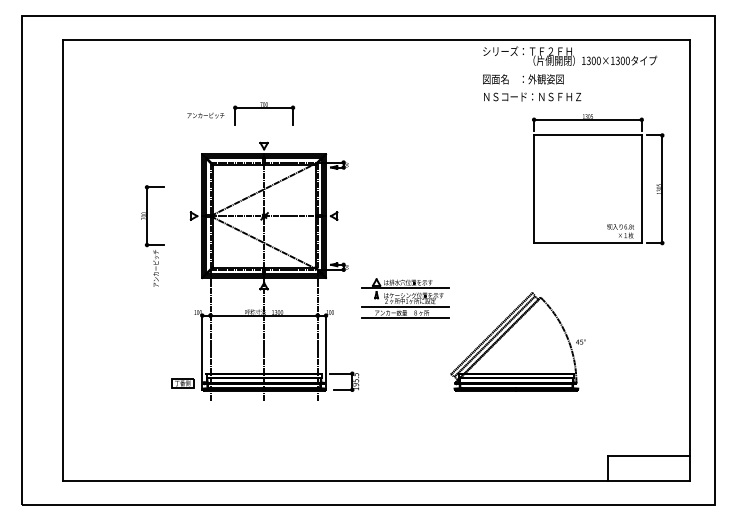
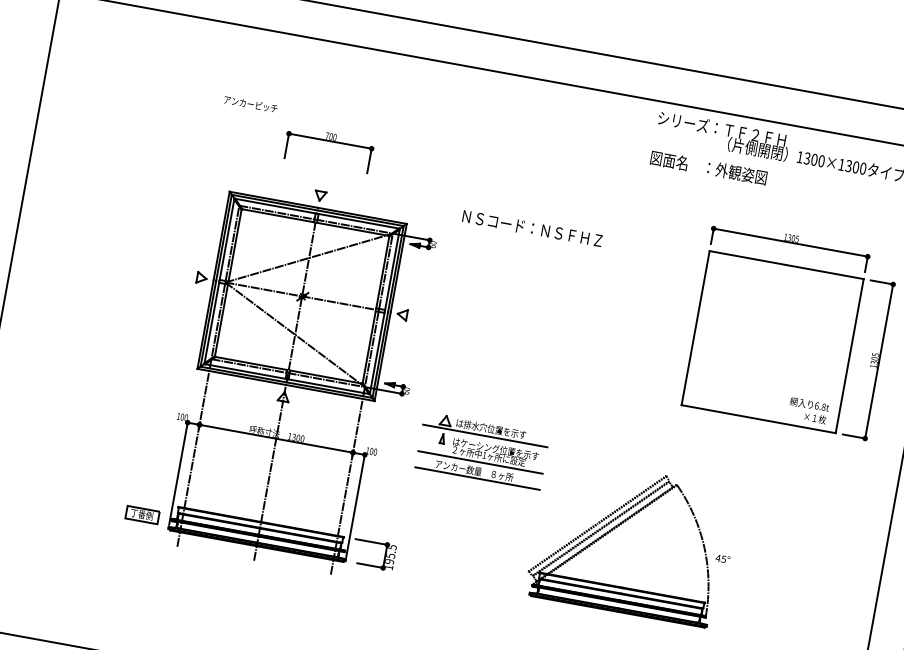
text: (532, 96) -> (532, 227), moved
text: (205, 115) -> (250, 104), moved
part: (152, 235) -> (137, 295), removed

